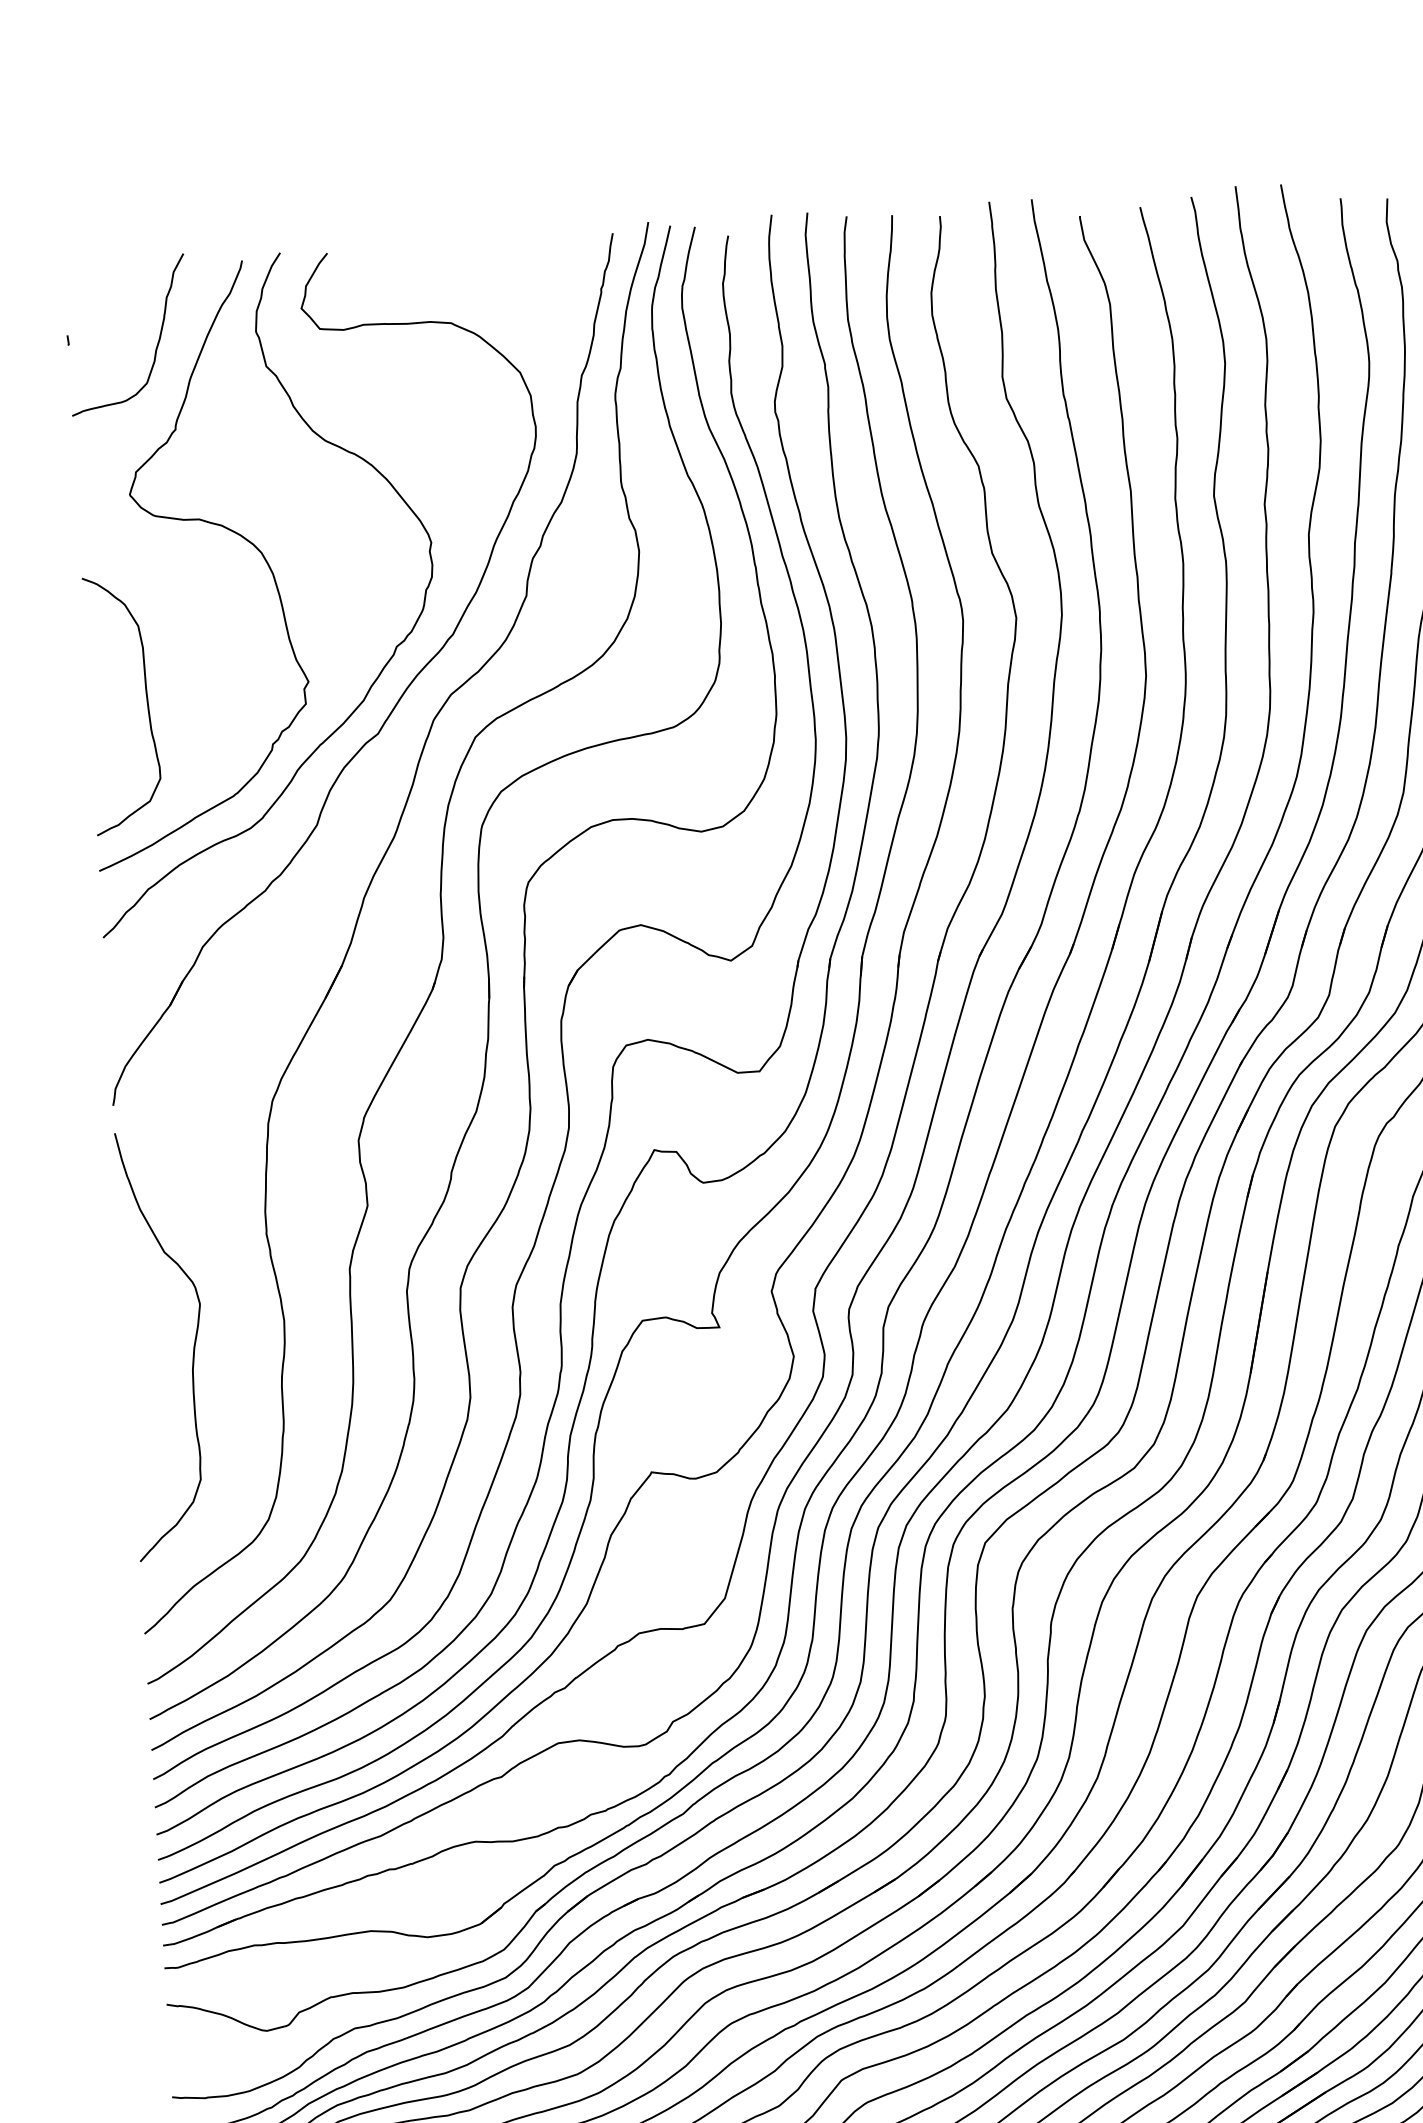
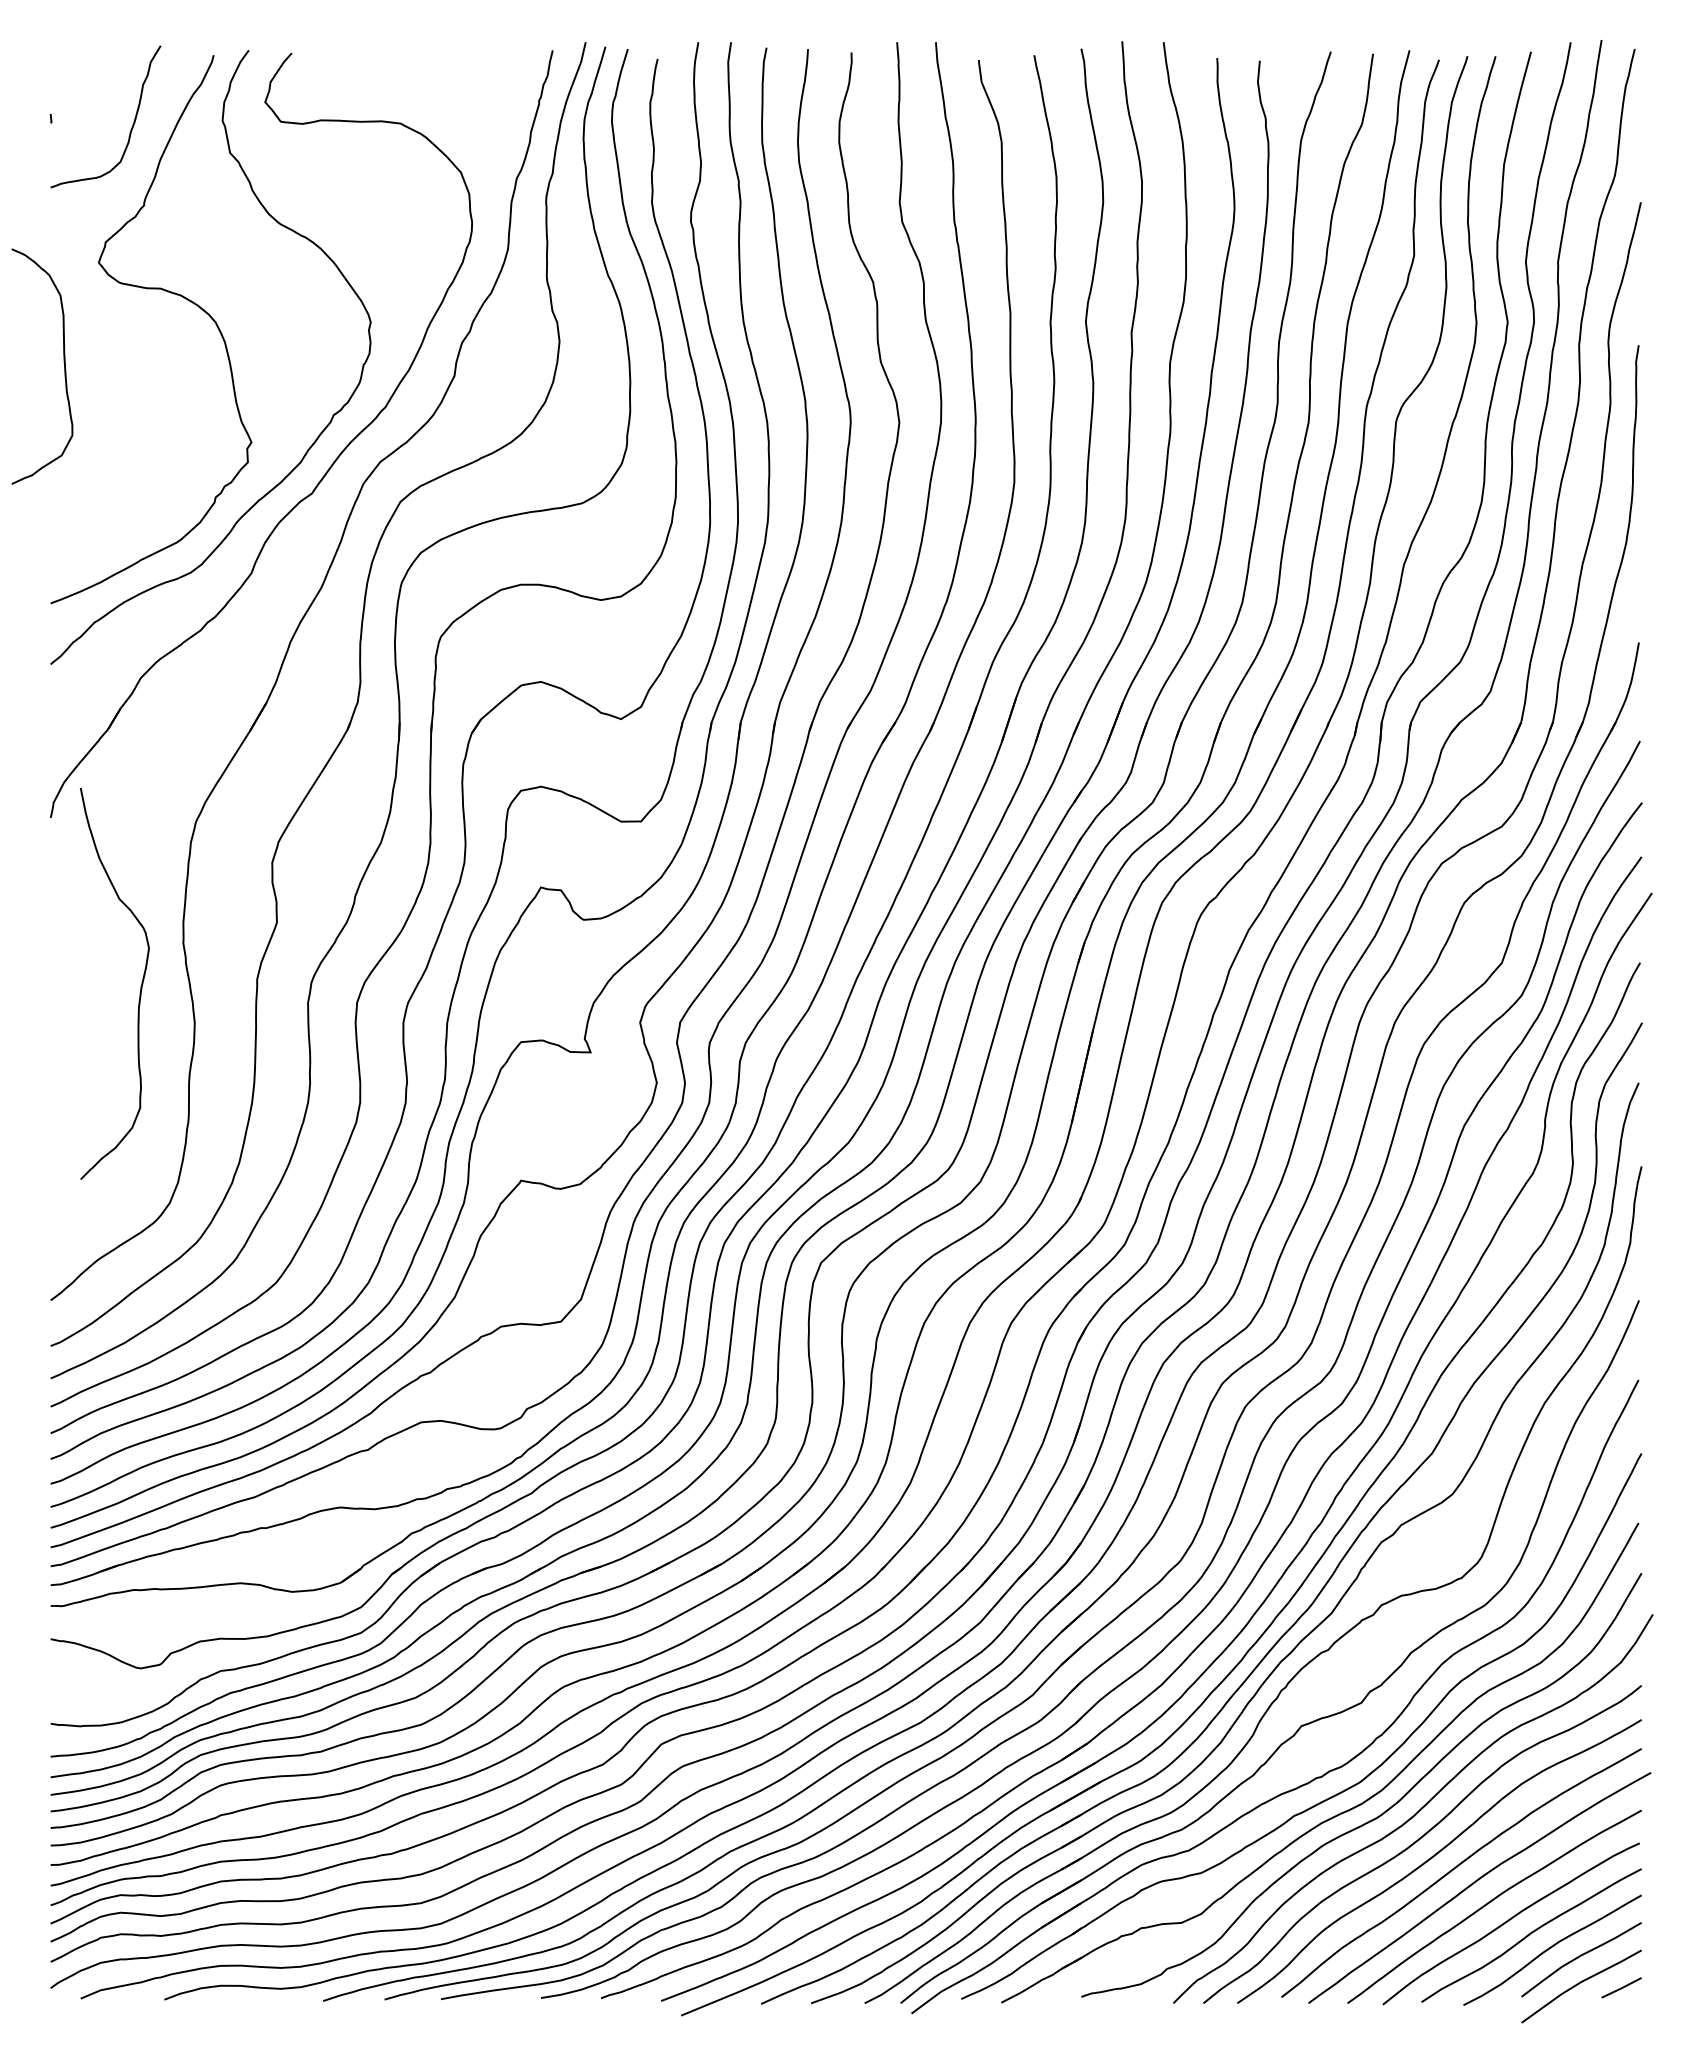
curve: (145, 699) -> (63, 362), moved
curve: (193, 1346) -> (140, 986), moved

